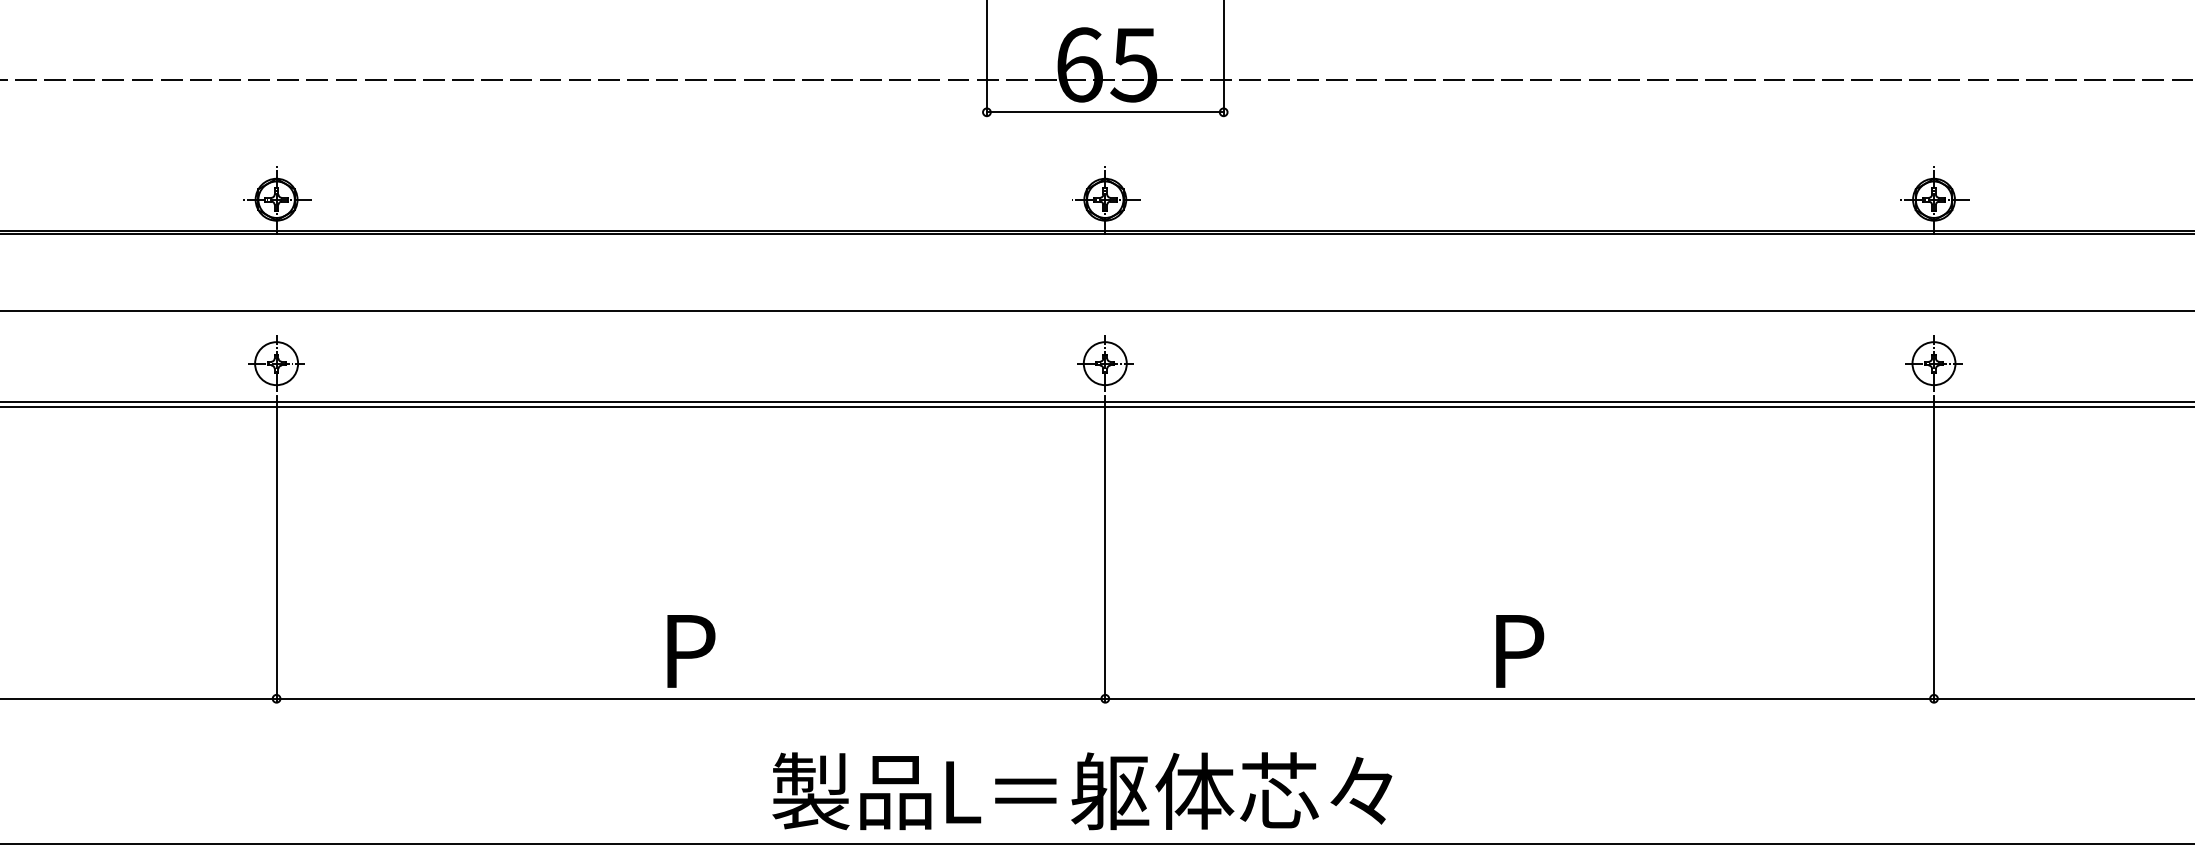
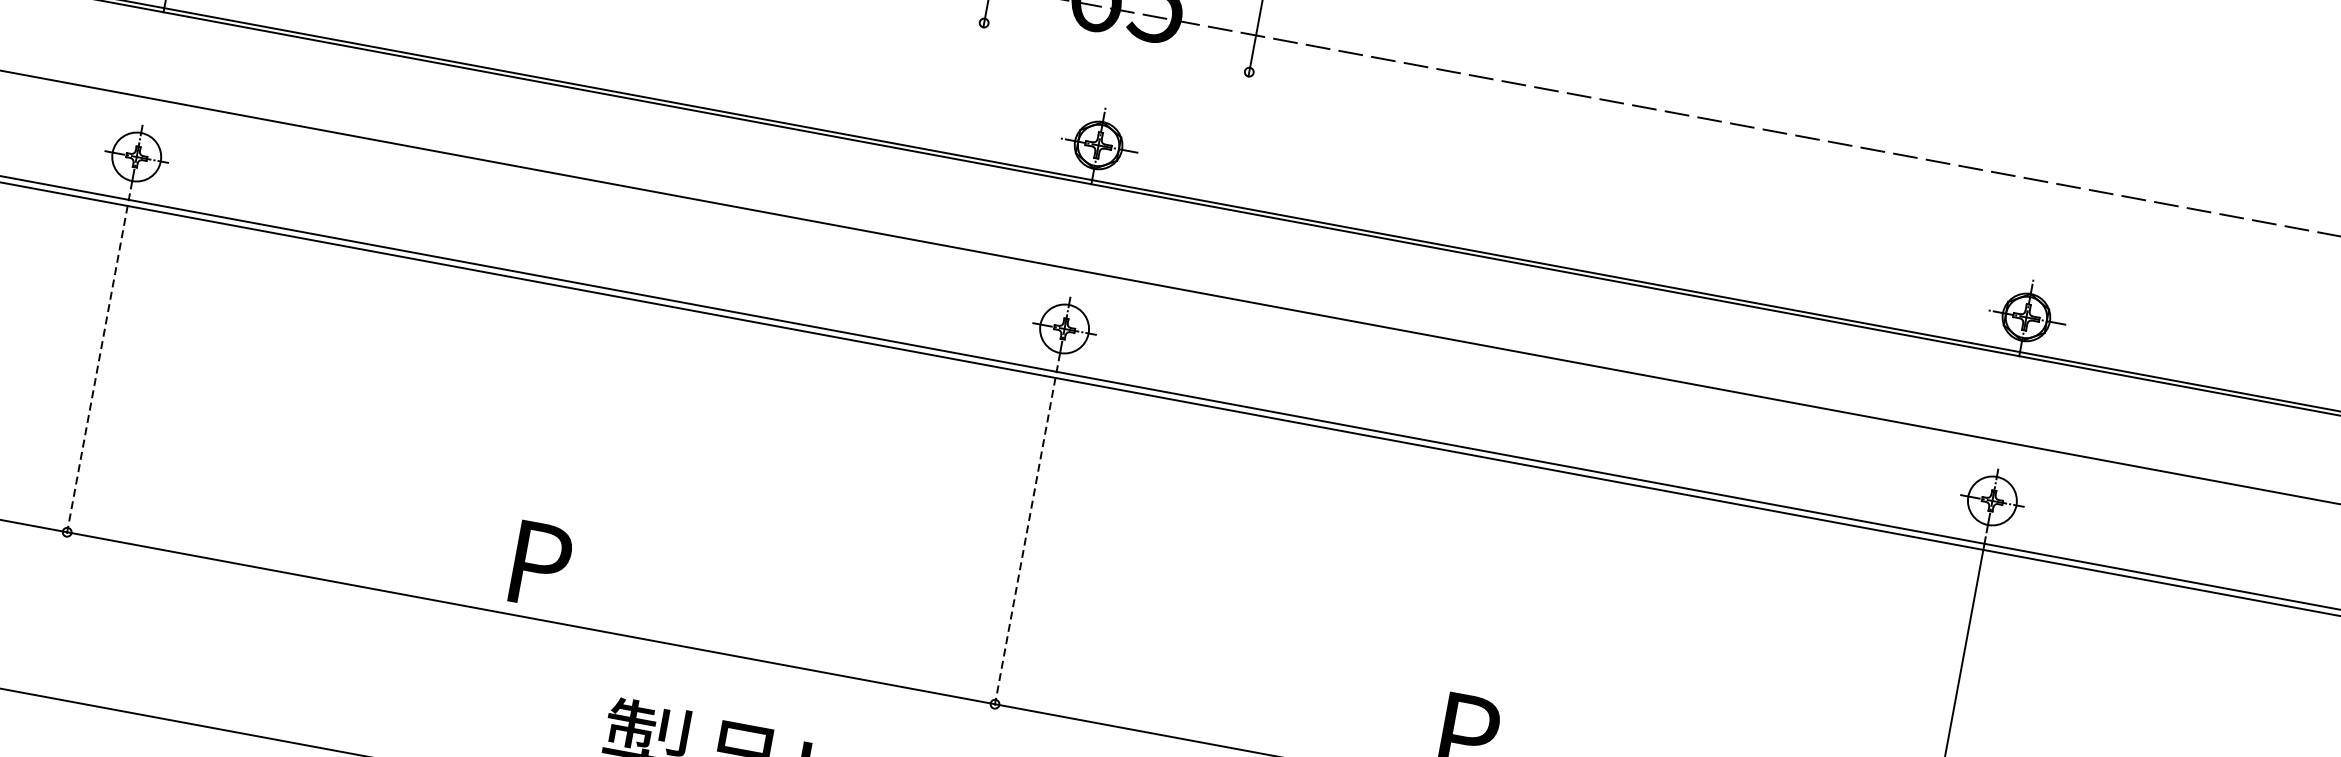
line: (1104, 112) -> (1115, 47), removed
line: (276, 549) -> (98, 365), solid -> dashed
line: (1105, 549) -> (1026, 537), solid -> dashed

